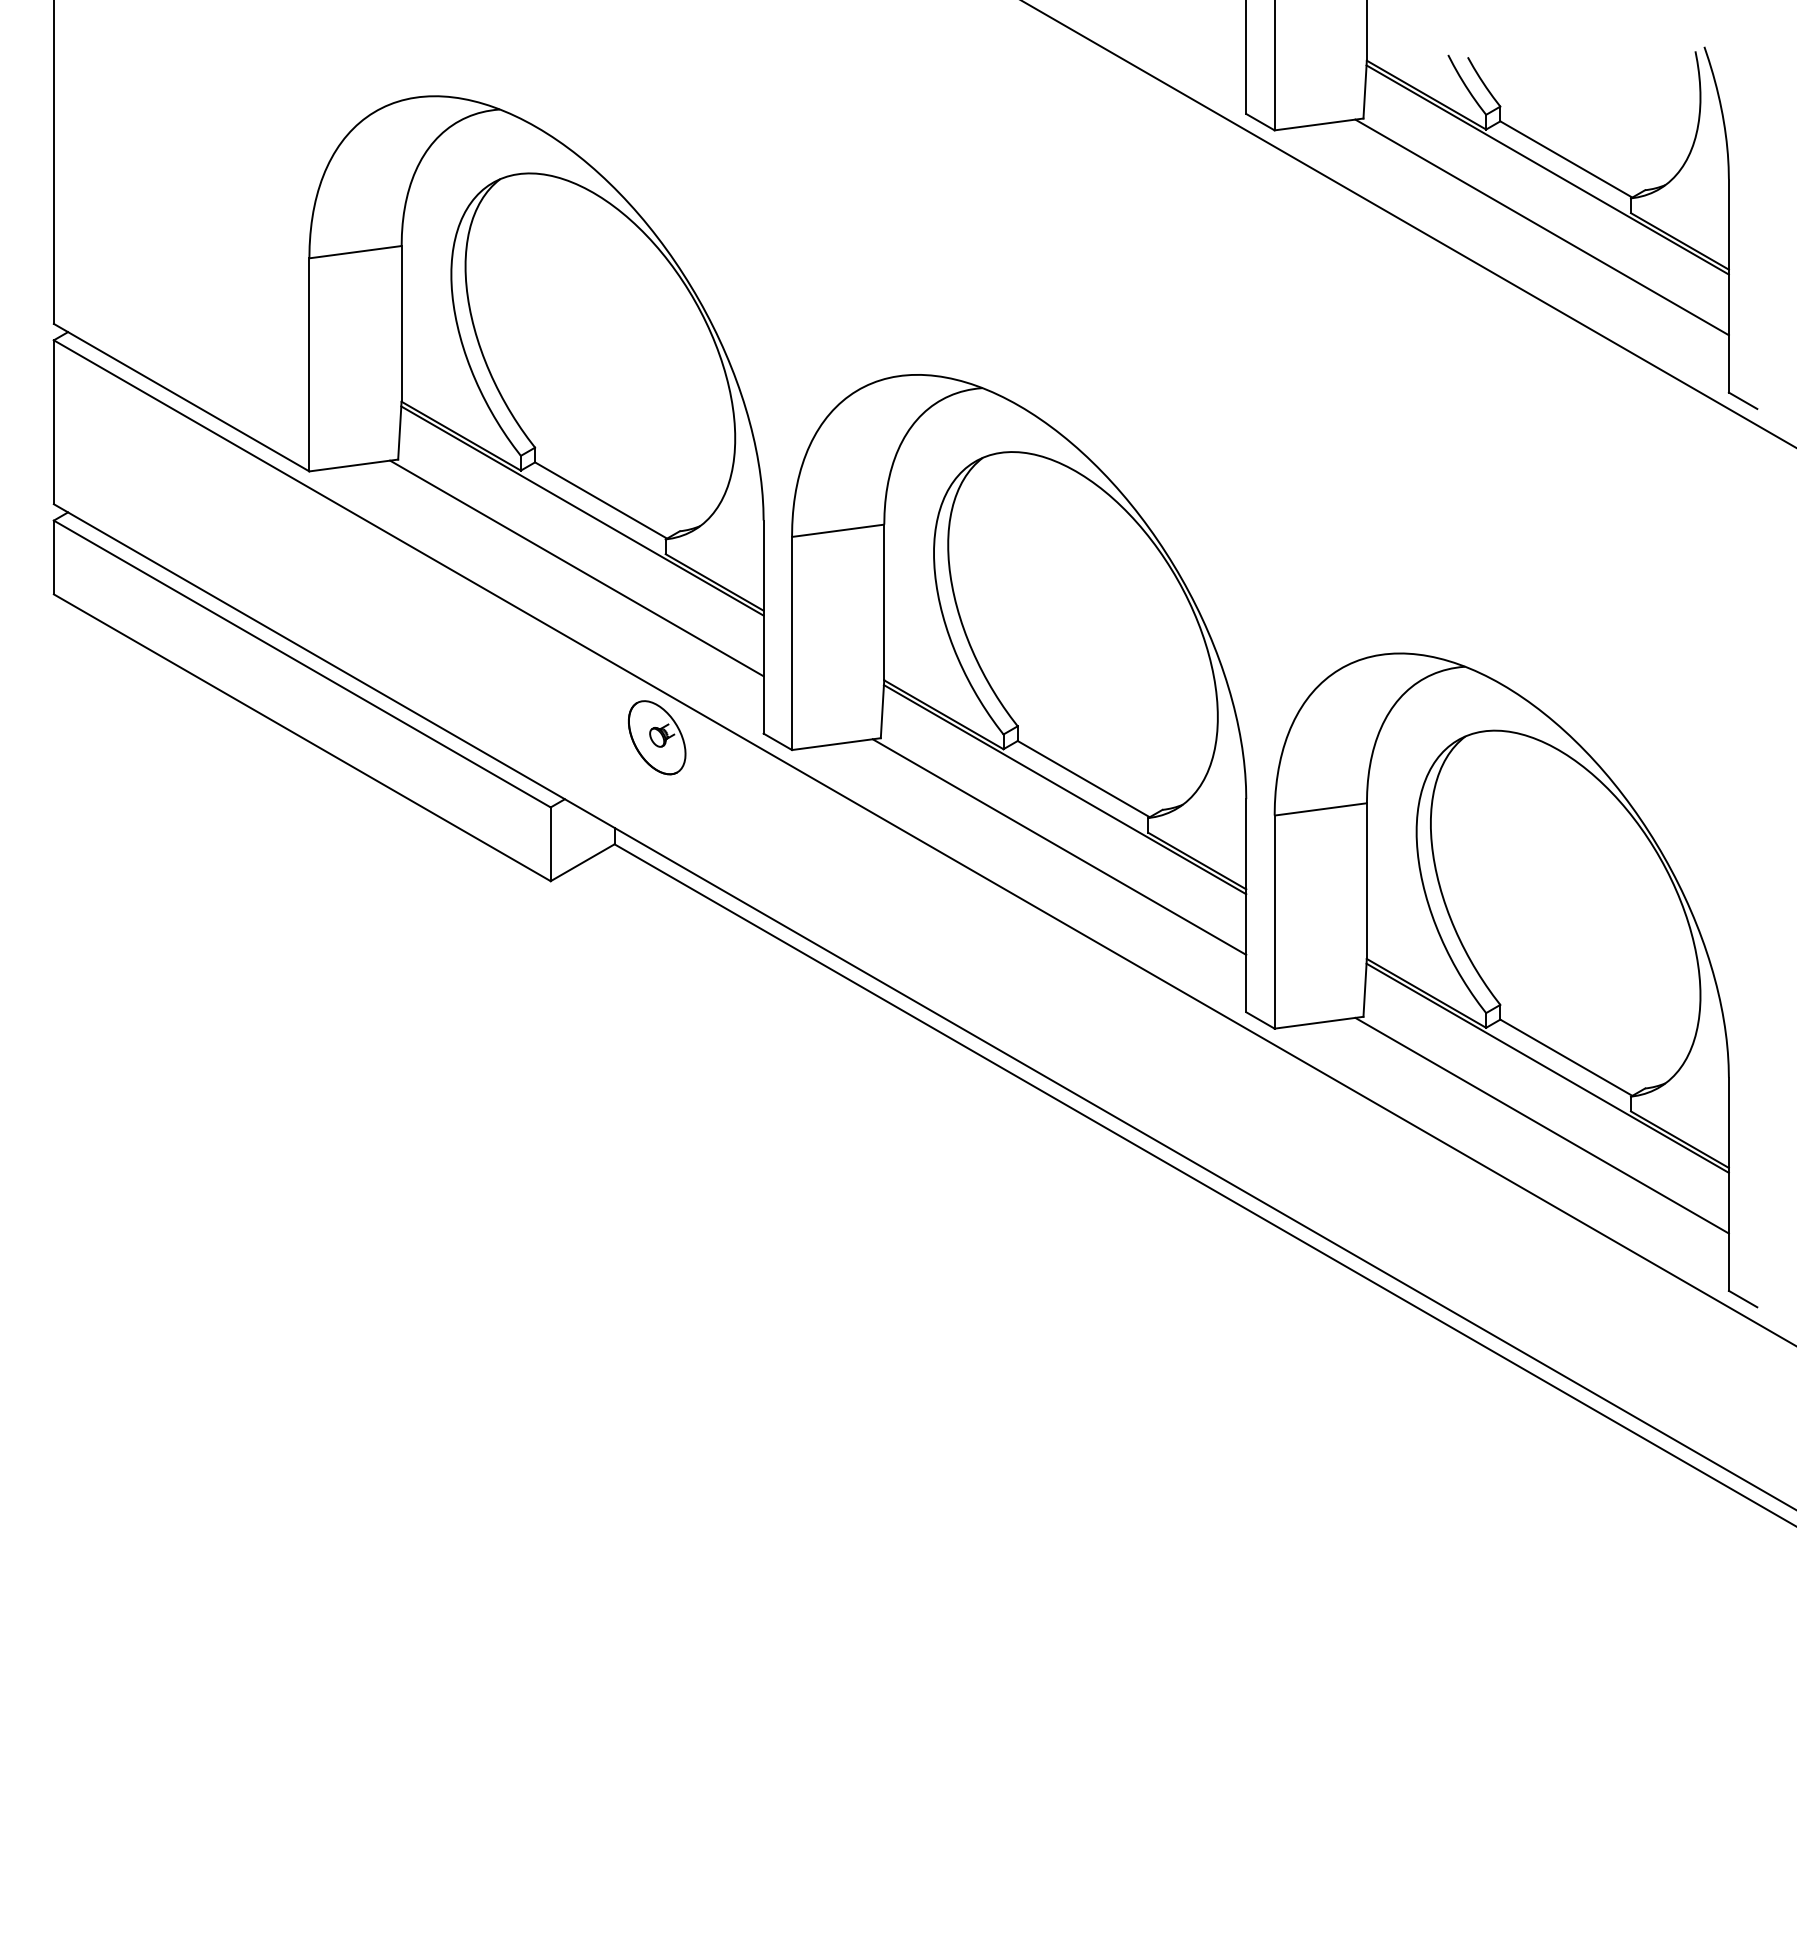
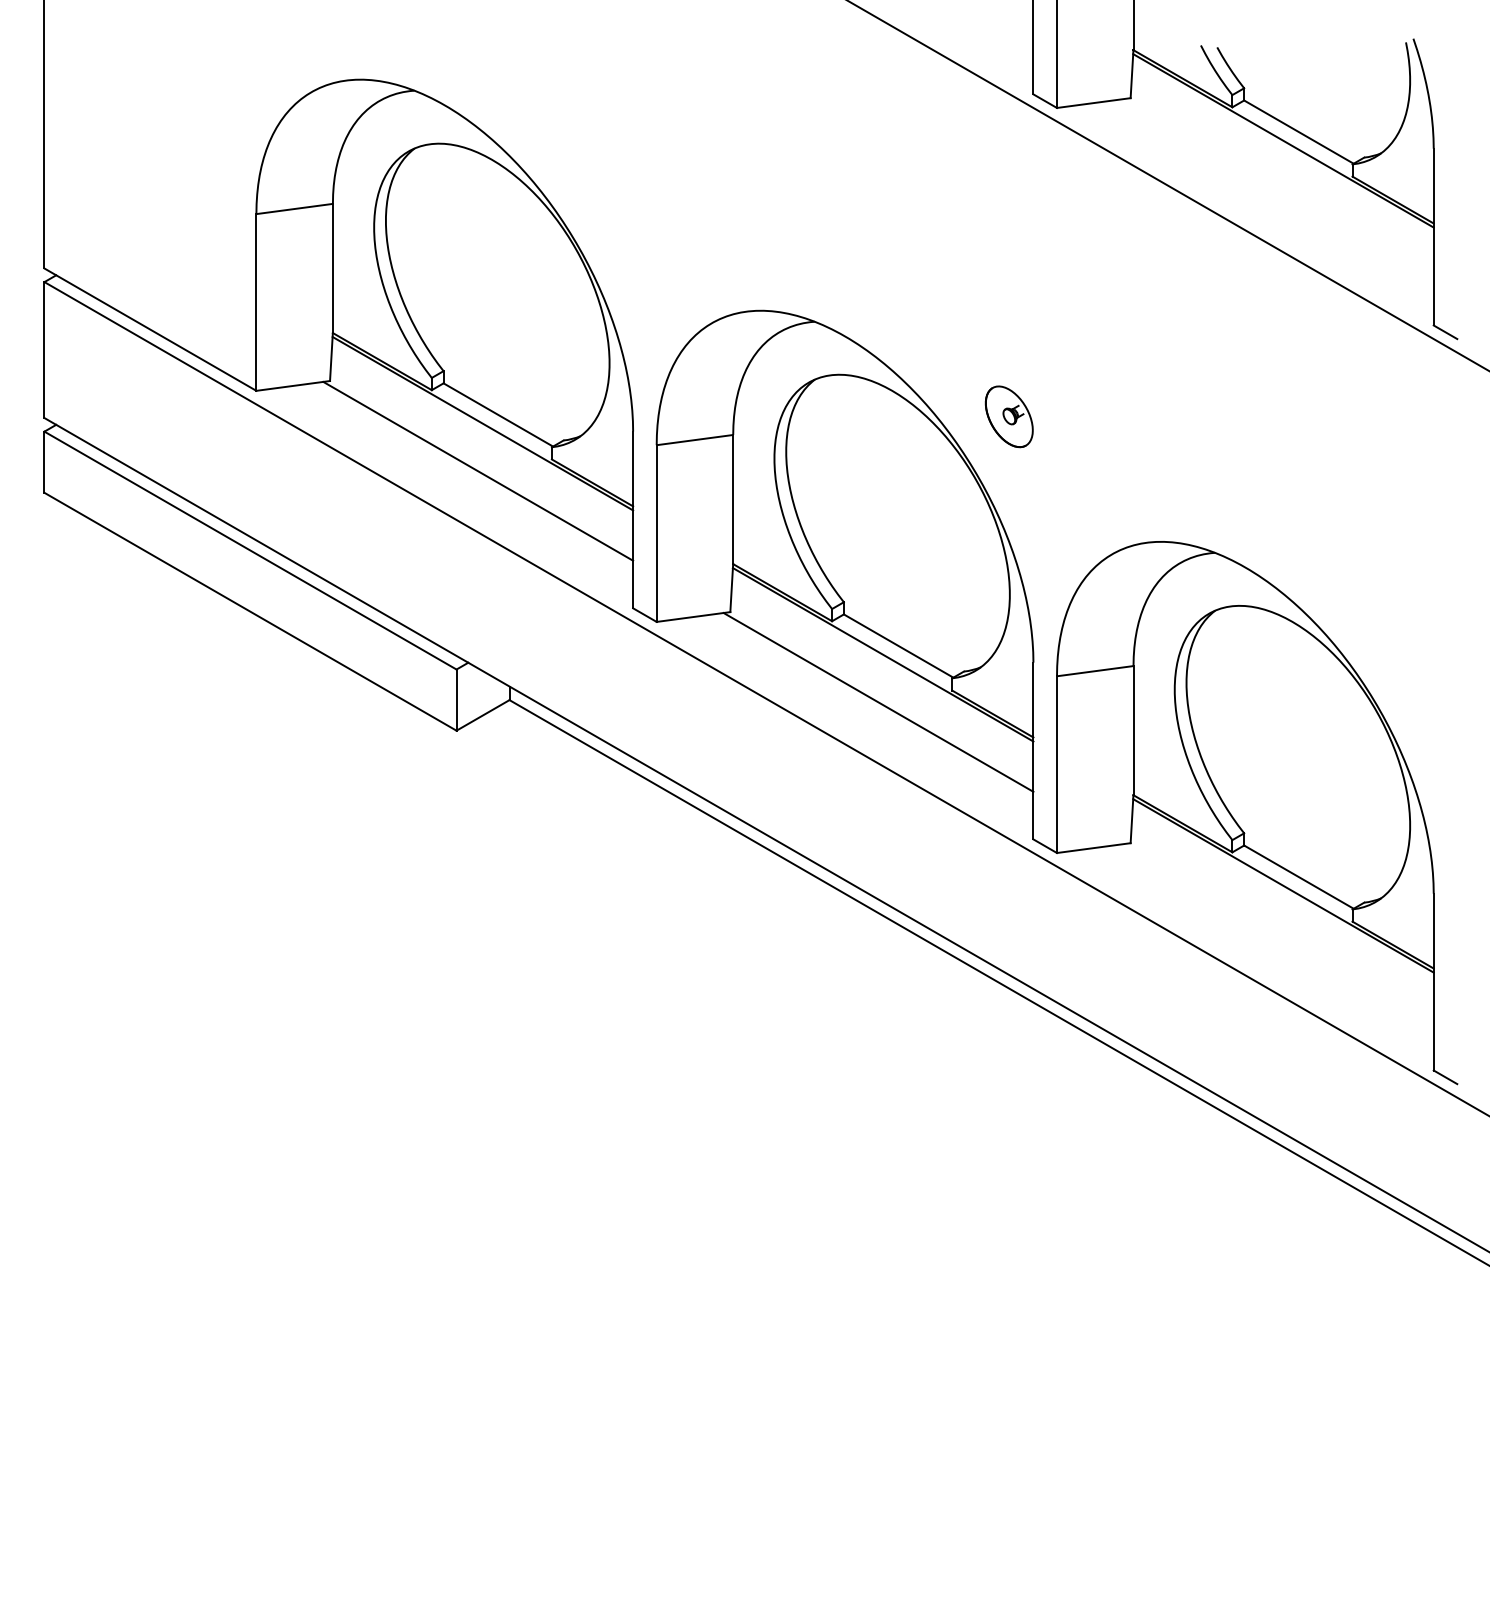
line: (1541, 227) -> (1278, 188), removed
part: (657, 737) -> (1009, 416), moved
line: (1541, 1125) -> (1278, 933), removed

